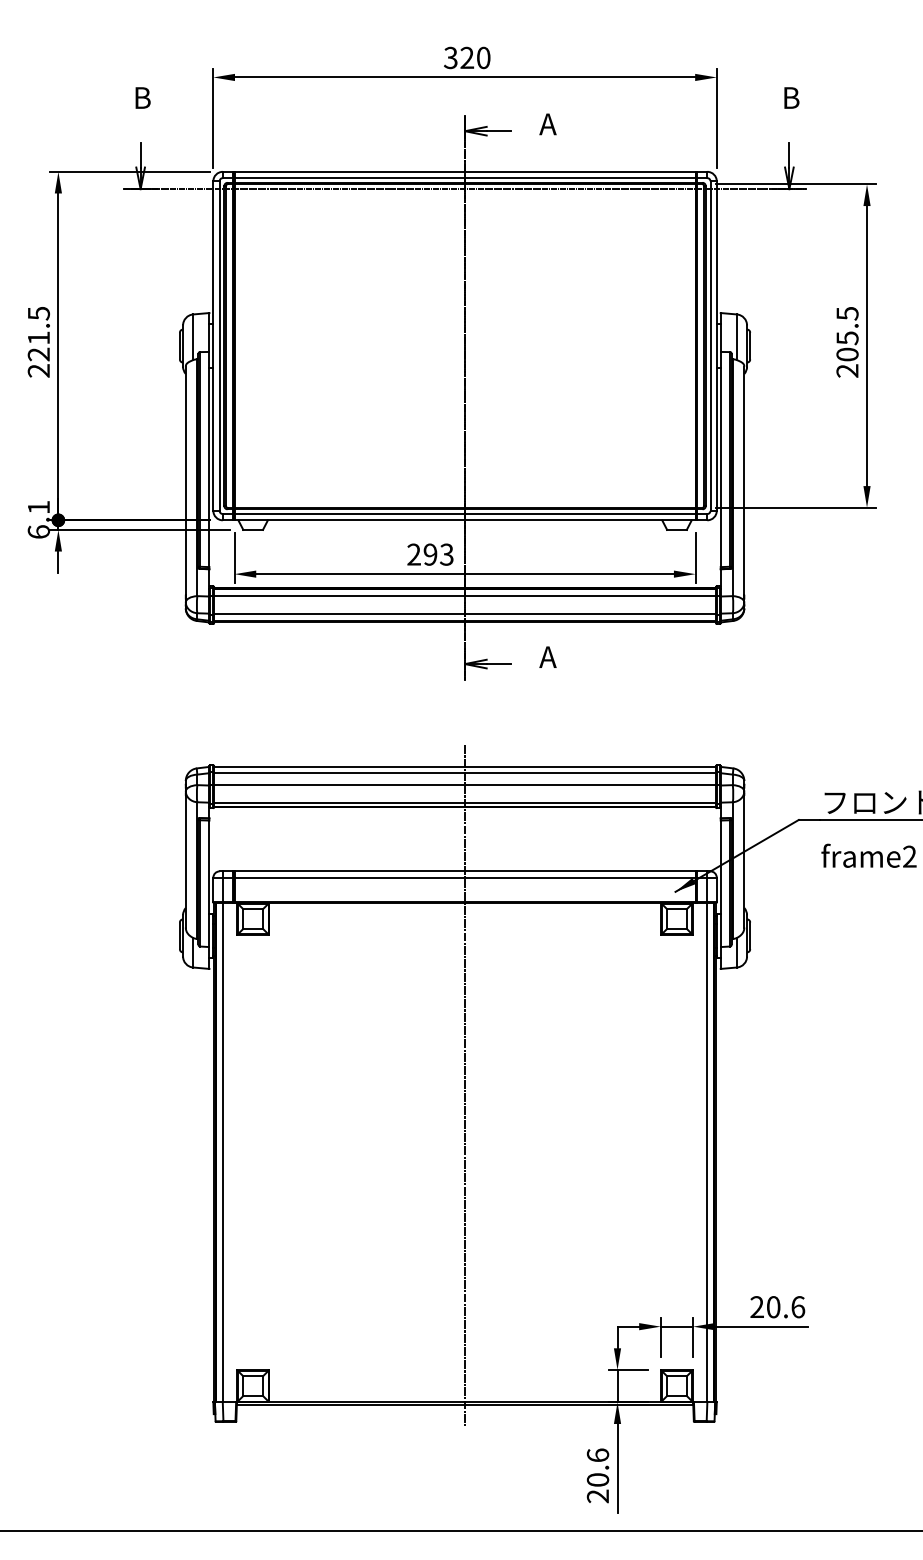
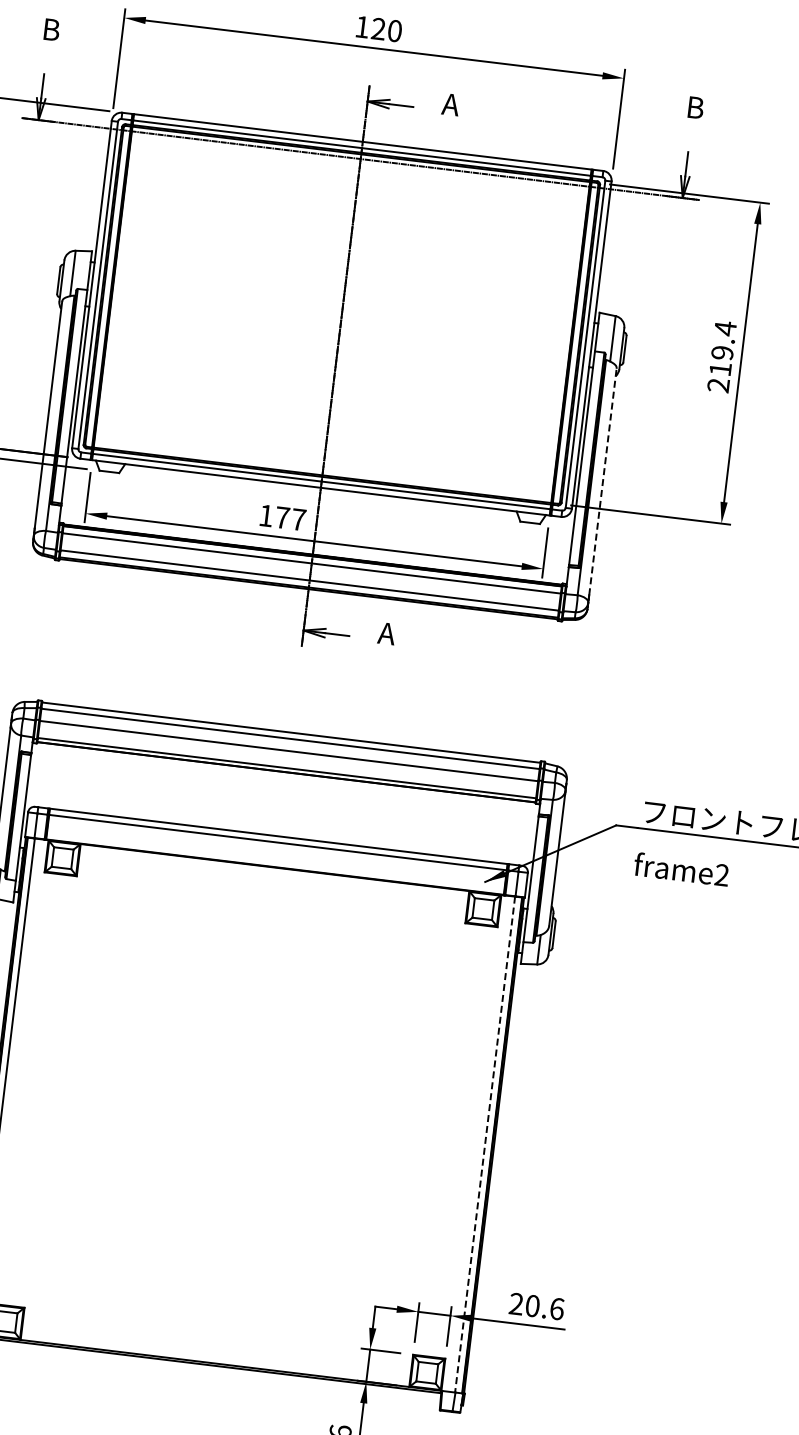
text: (450, 57) -> (362, 26), 320 -> 120
text: (847, 333) -> (723, 348), 205.5 -> 219.4
line: (744, 480) -> (603, 481), solid -> dashed
text: (430, 554) -> (282, 517), 293 -> 177
line: (465, 1085) -> (253, 1048), removed
line: (706, 1152) -> (484, 1144), solid -> dashed

